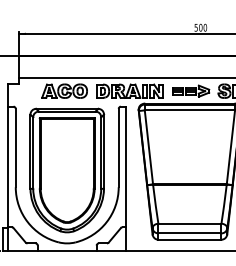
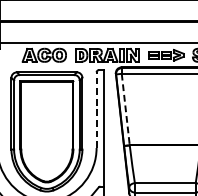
line: (118, 147) -> (96, 109), solid -> dashed
line: (148, 147) -> (125, 109), solid -> dashed

